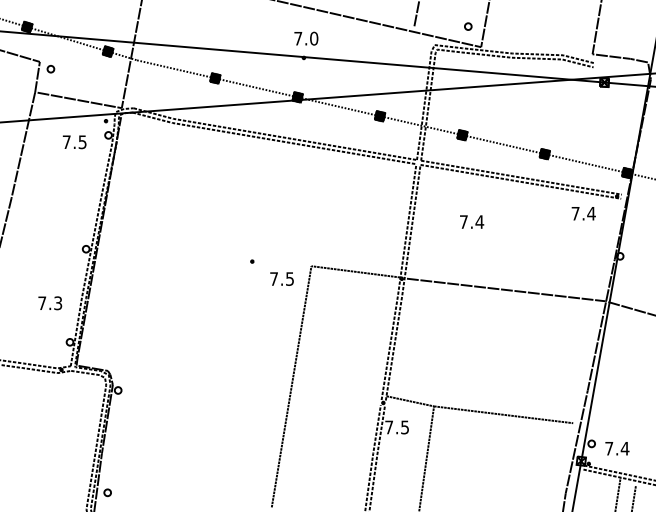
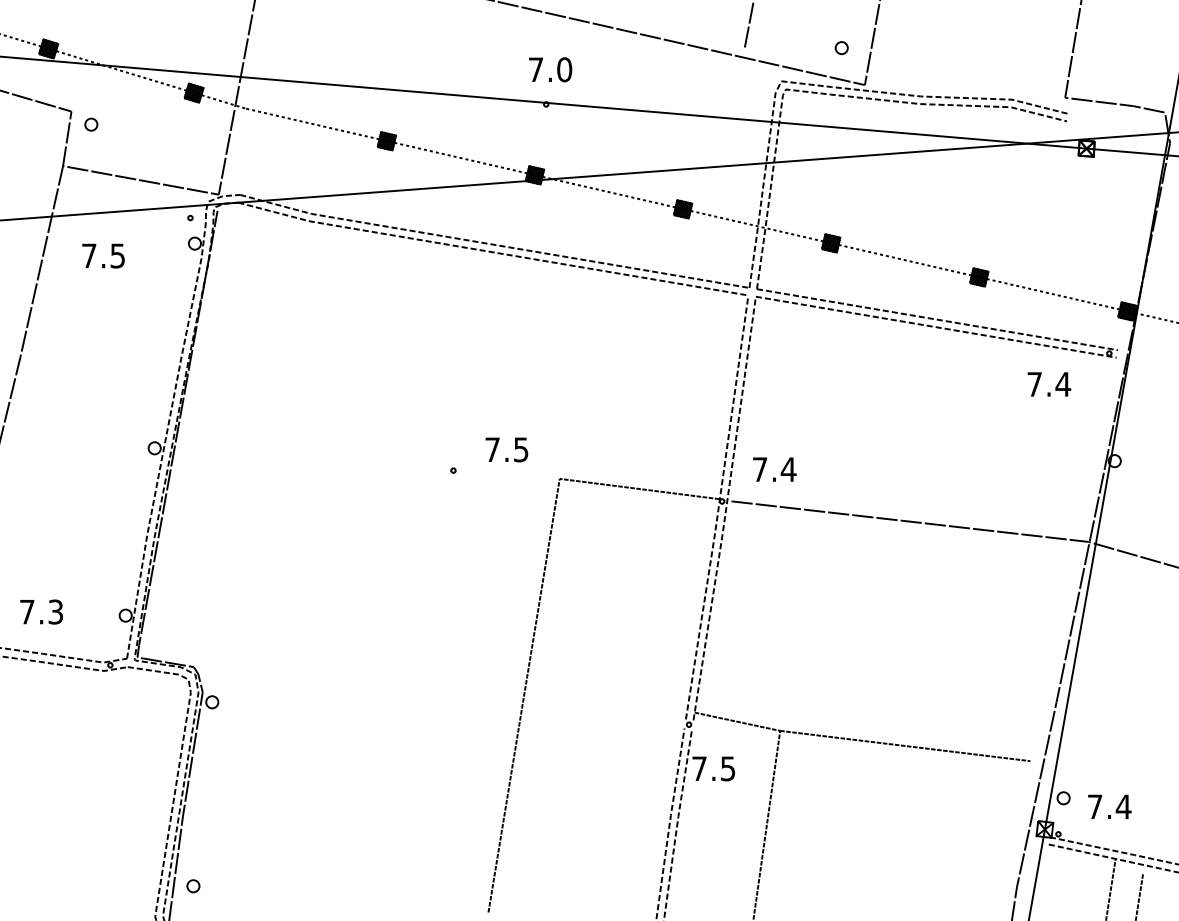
text: (74, 142) -> (103, 256), moved
text: (472, 221) -> (775, 468), moved
text: (281, 278) -> (505, 448), moved
text: (50, 303) -> (42, 612), moved

